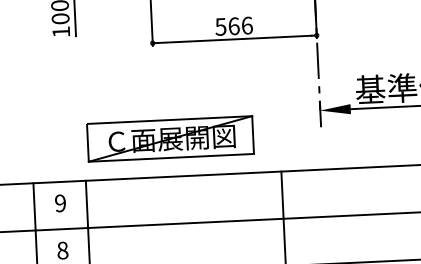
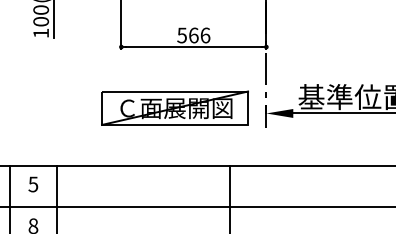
part: (169, 138) -> (174, 107), moved
text: (60, 203) -> (33, 184), 9 -> 5

